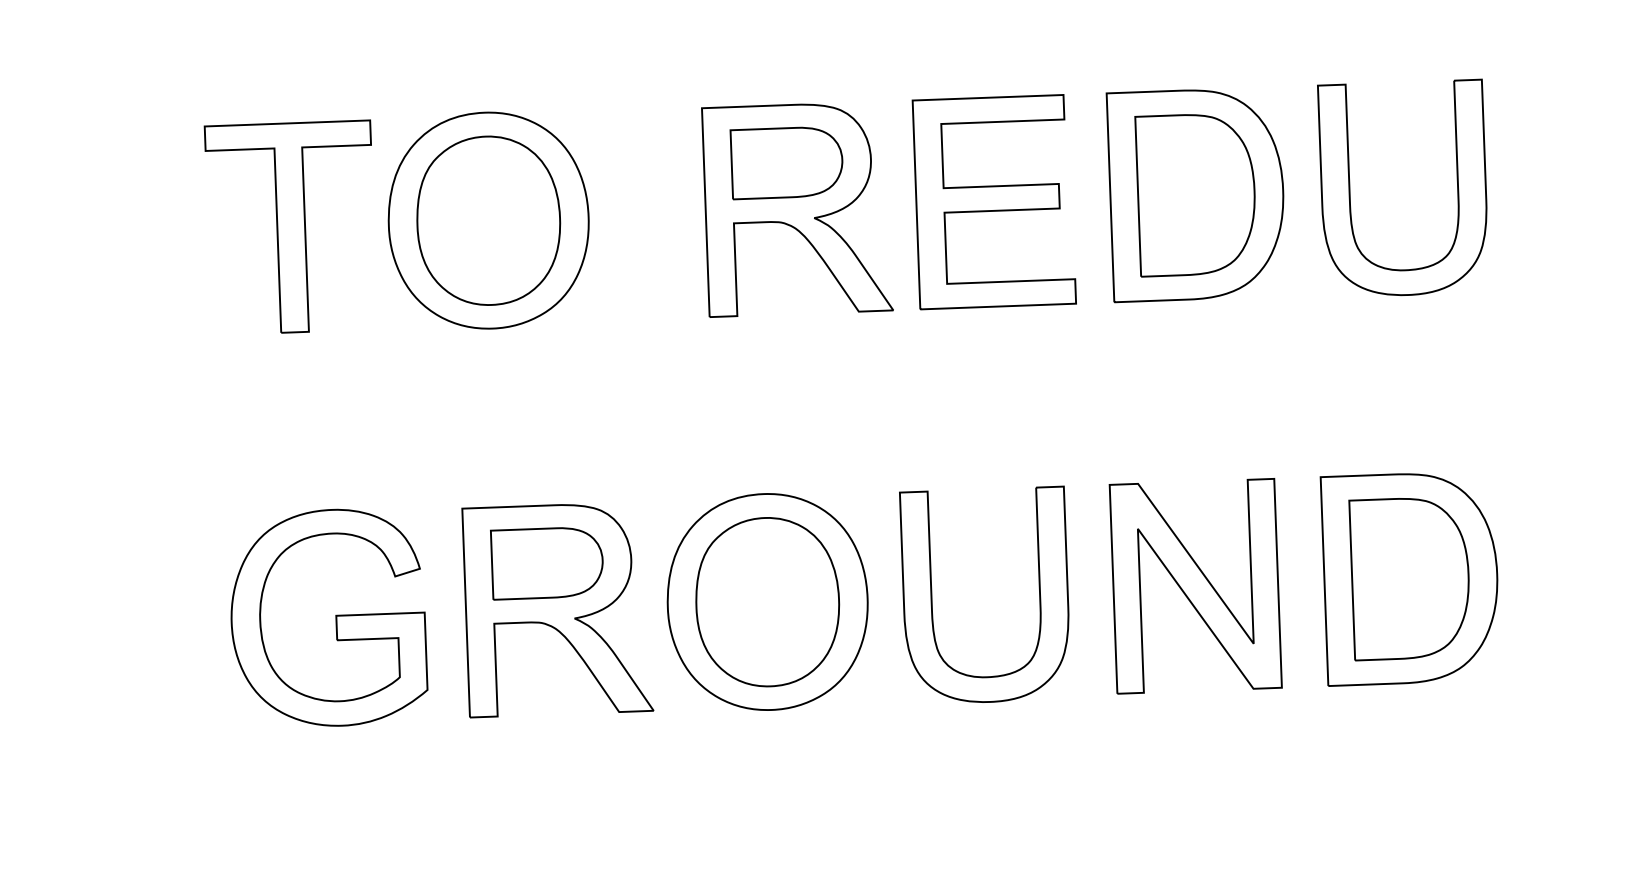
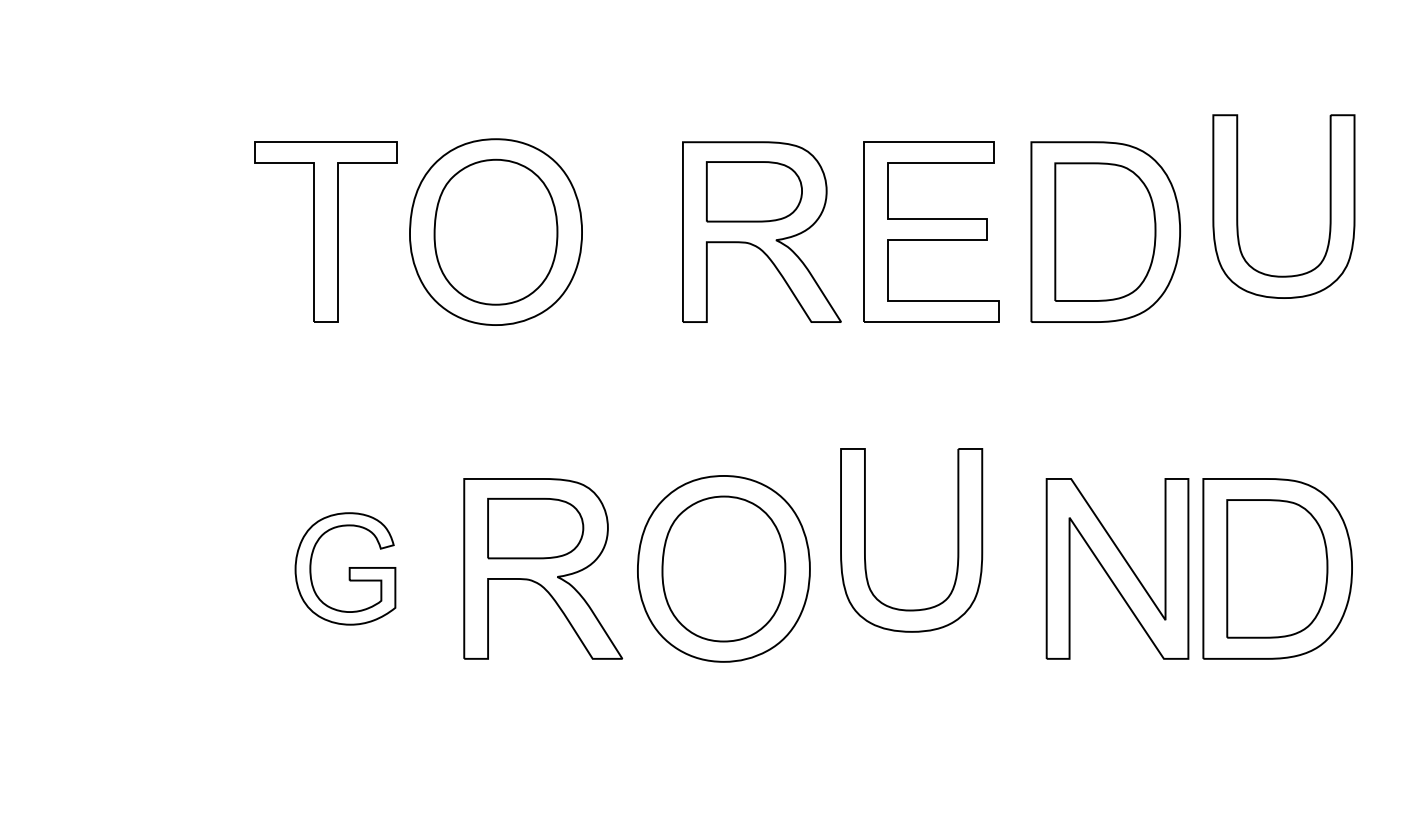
part: (1351, 190) -> (1238, 206), moved
part: (1195, 585) -> (1117, 568), moved
part: (932, 597) -> (865, 540), moved
part: (328, 617) -> (345, 568), size x0.6

